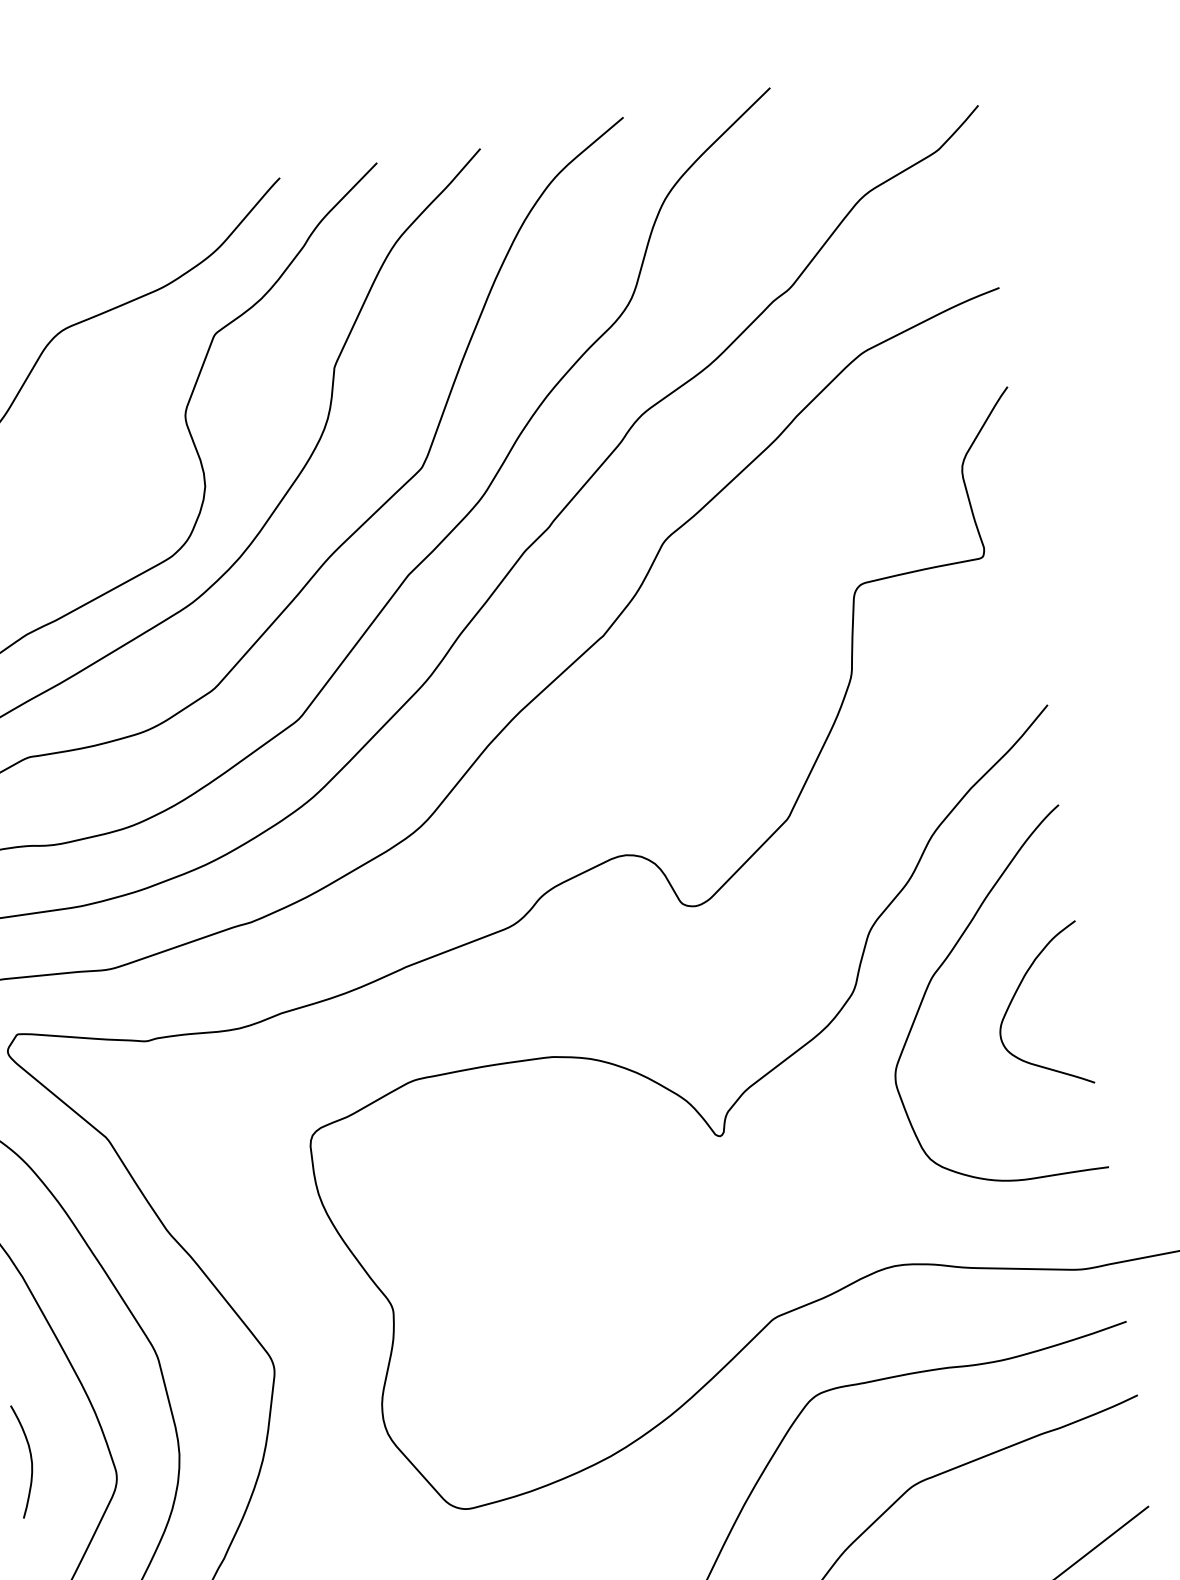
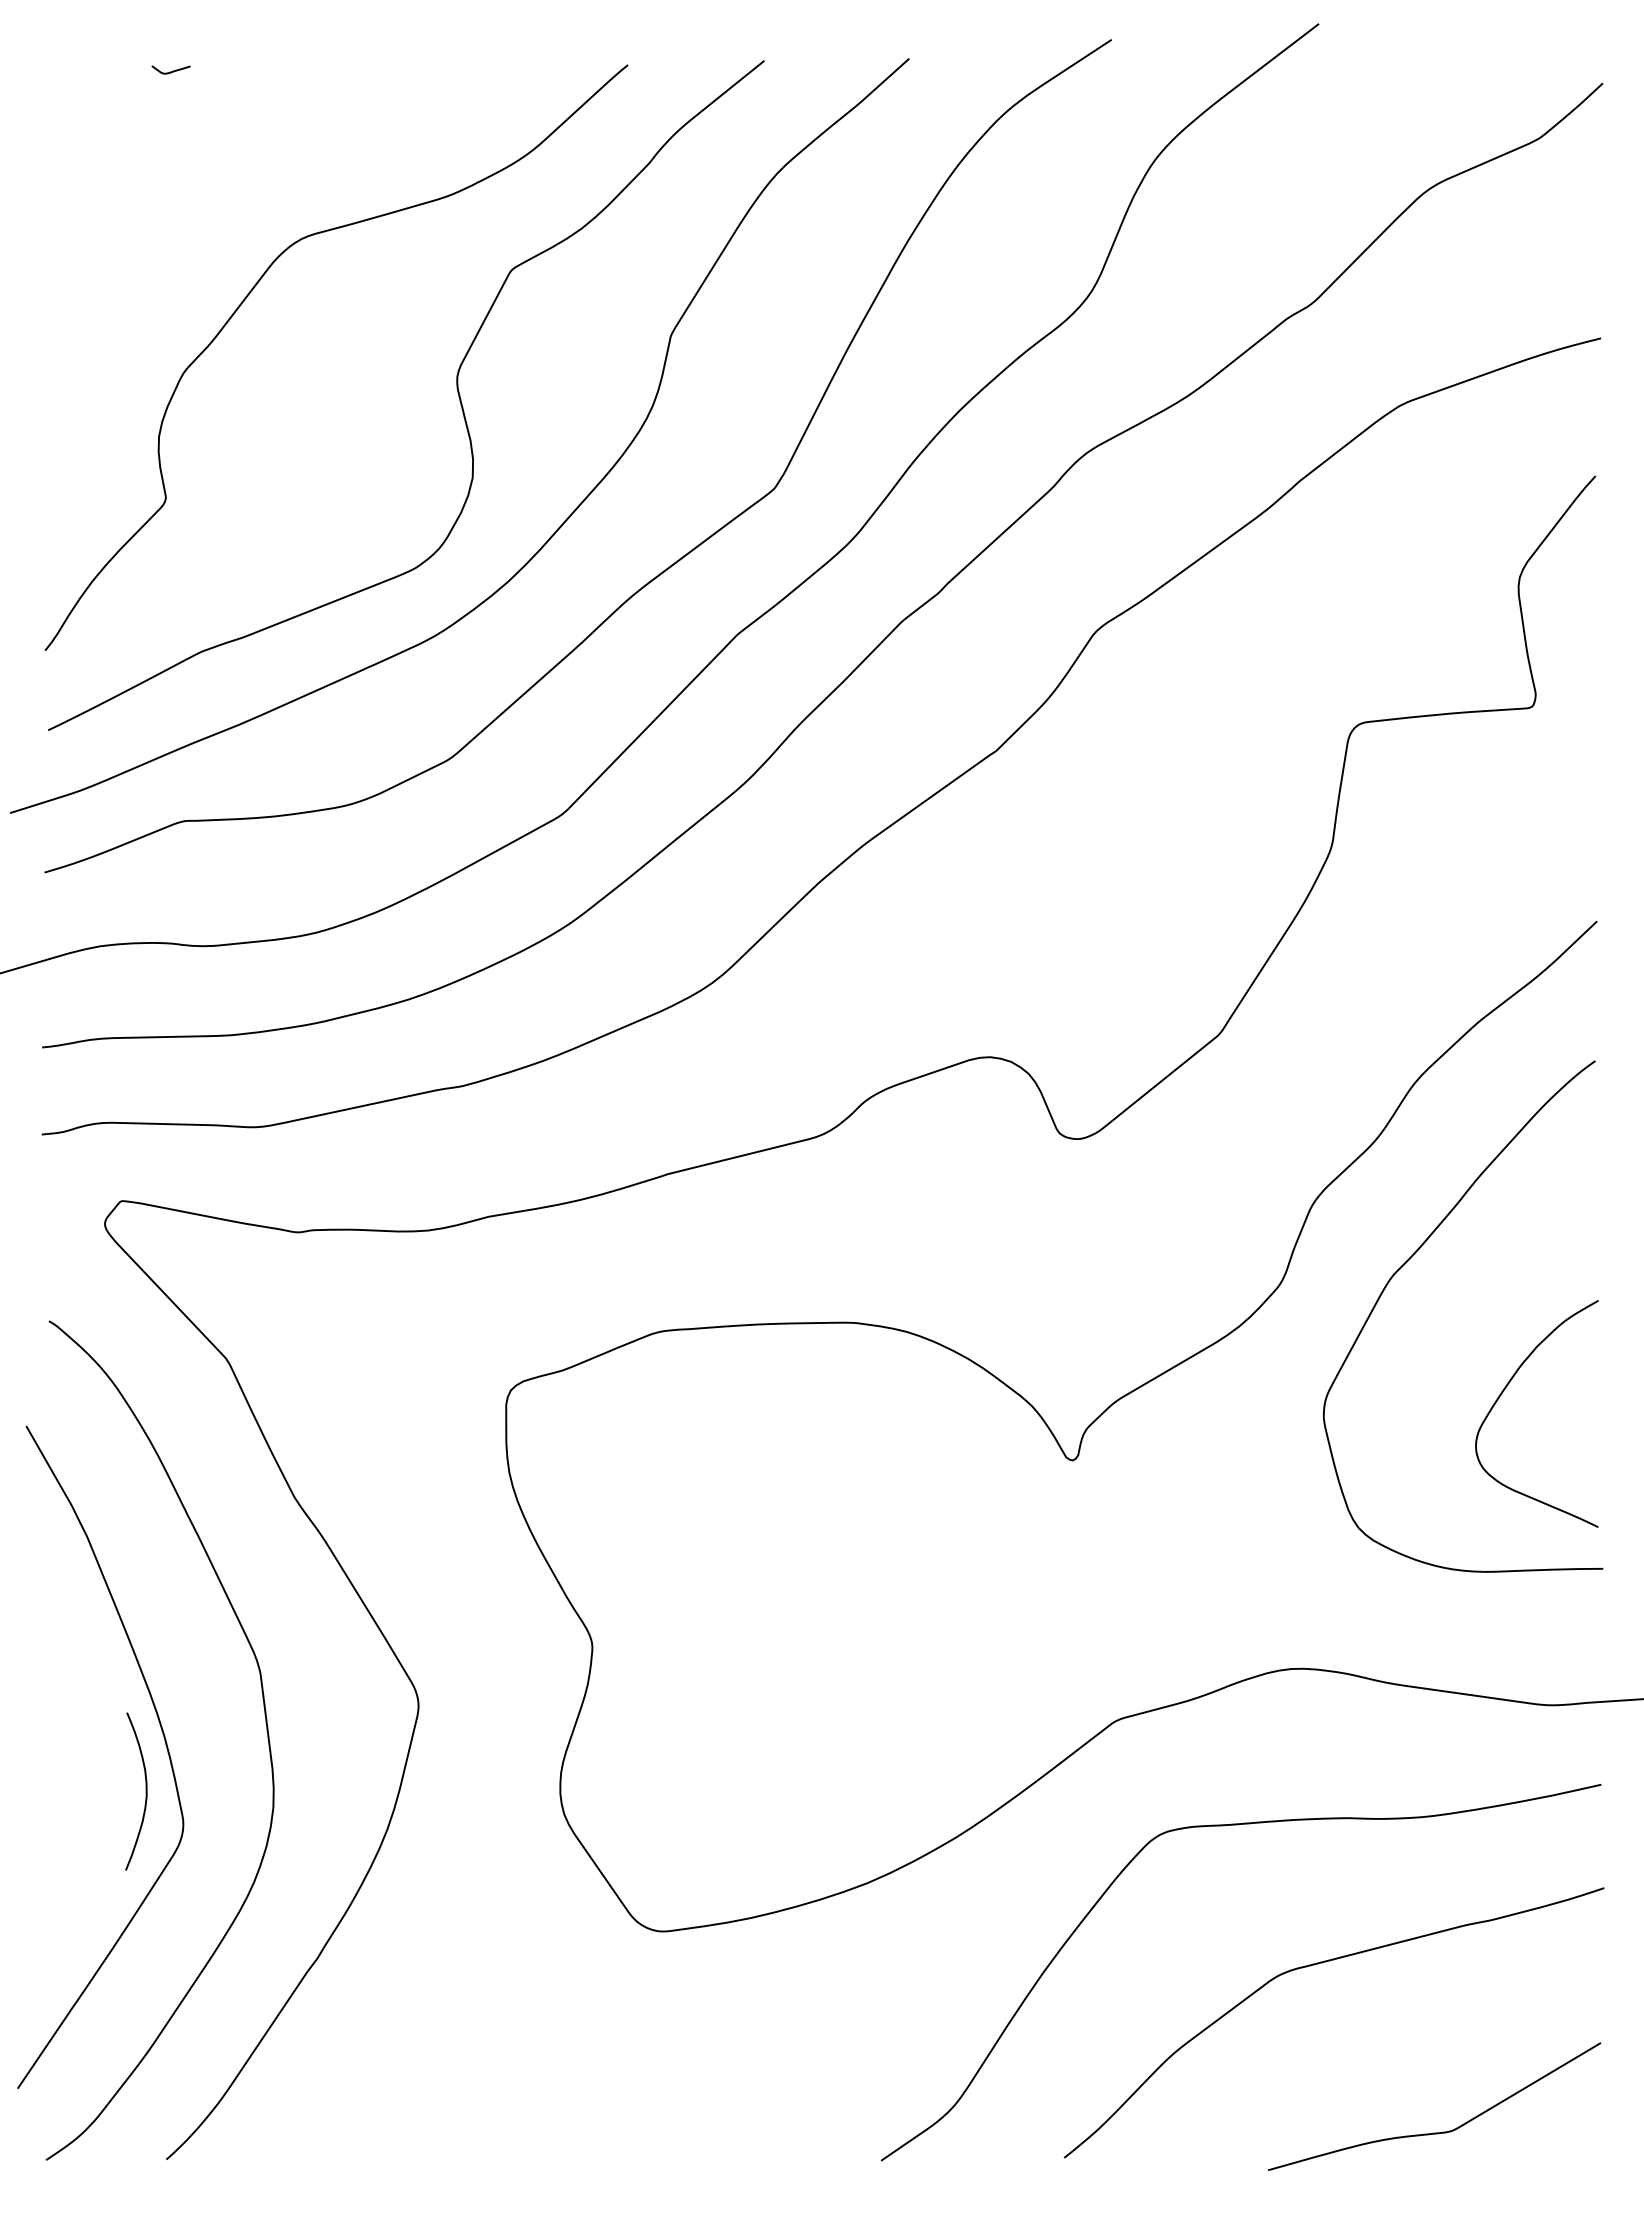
curve: (1015, 994) -> (1503, 1392), moved
curve: (30, 1460) -> (145, 1791), moved

